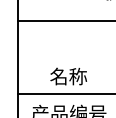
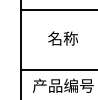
text: (69, 76) -> (63, 38), moved

